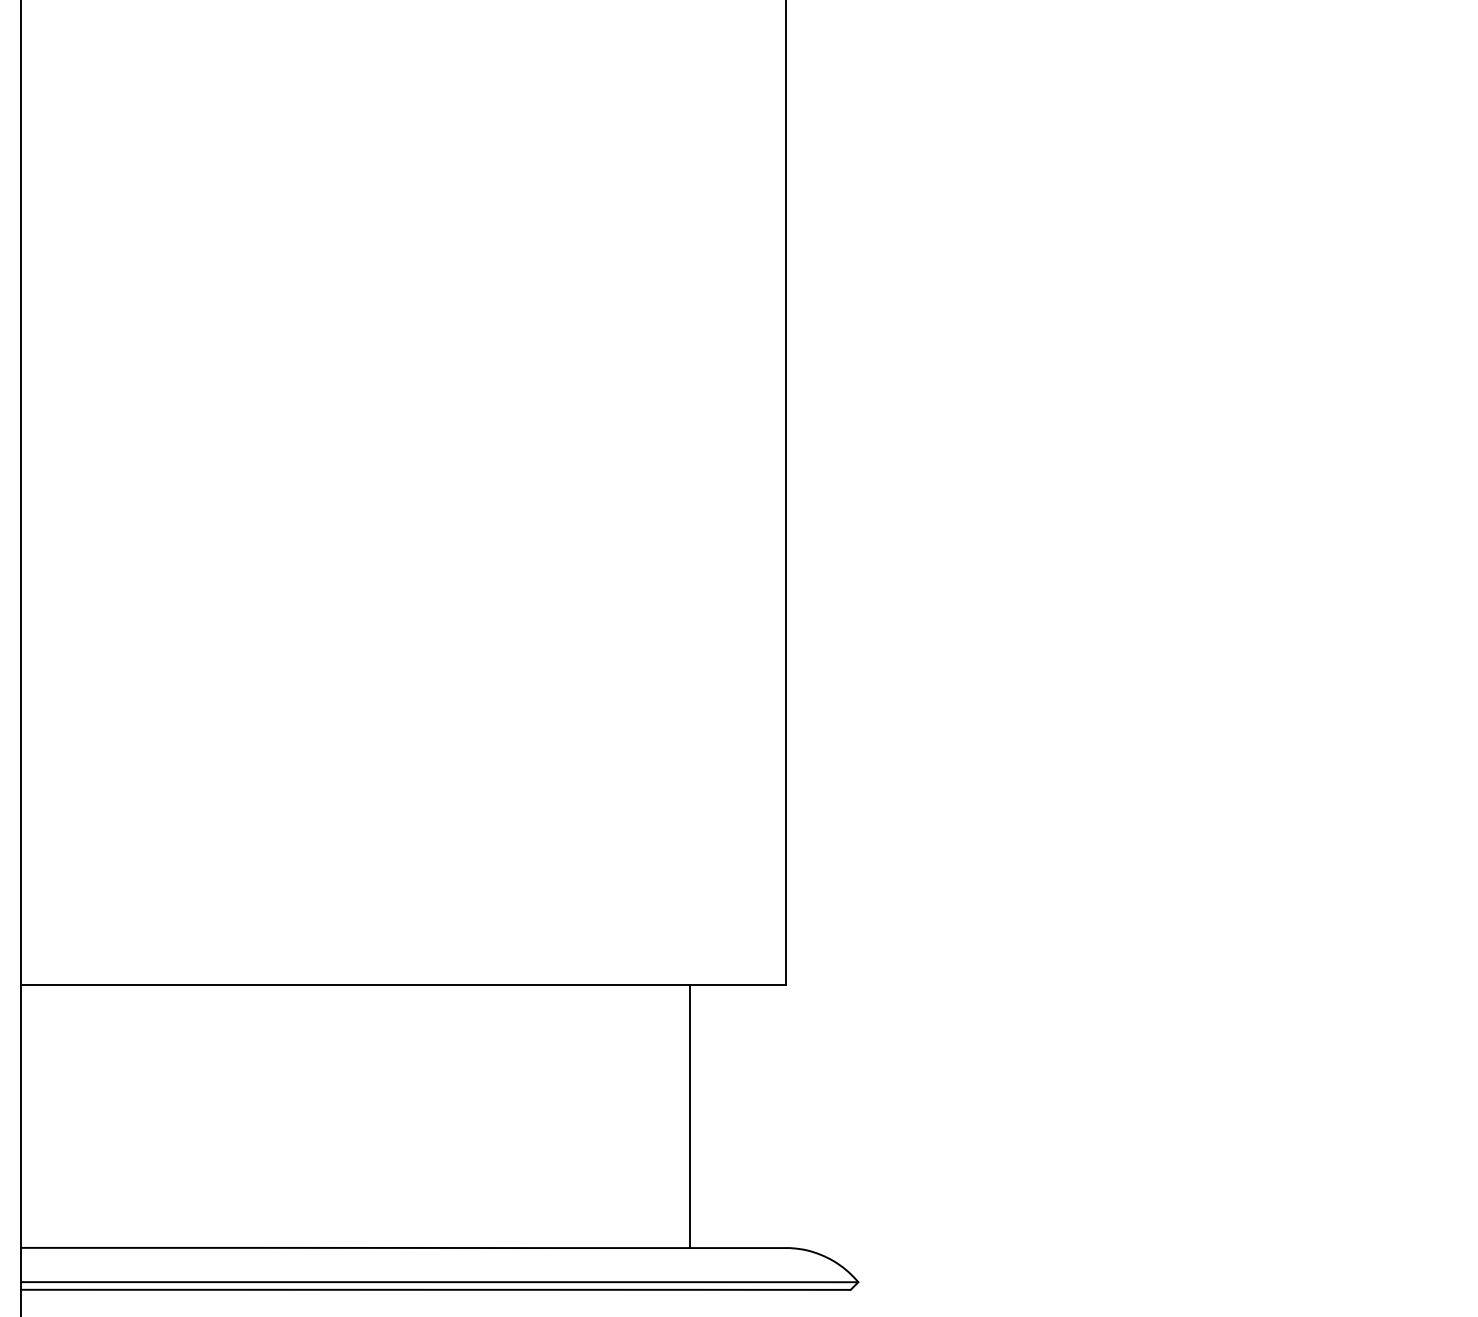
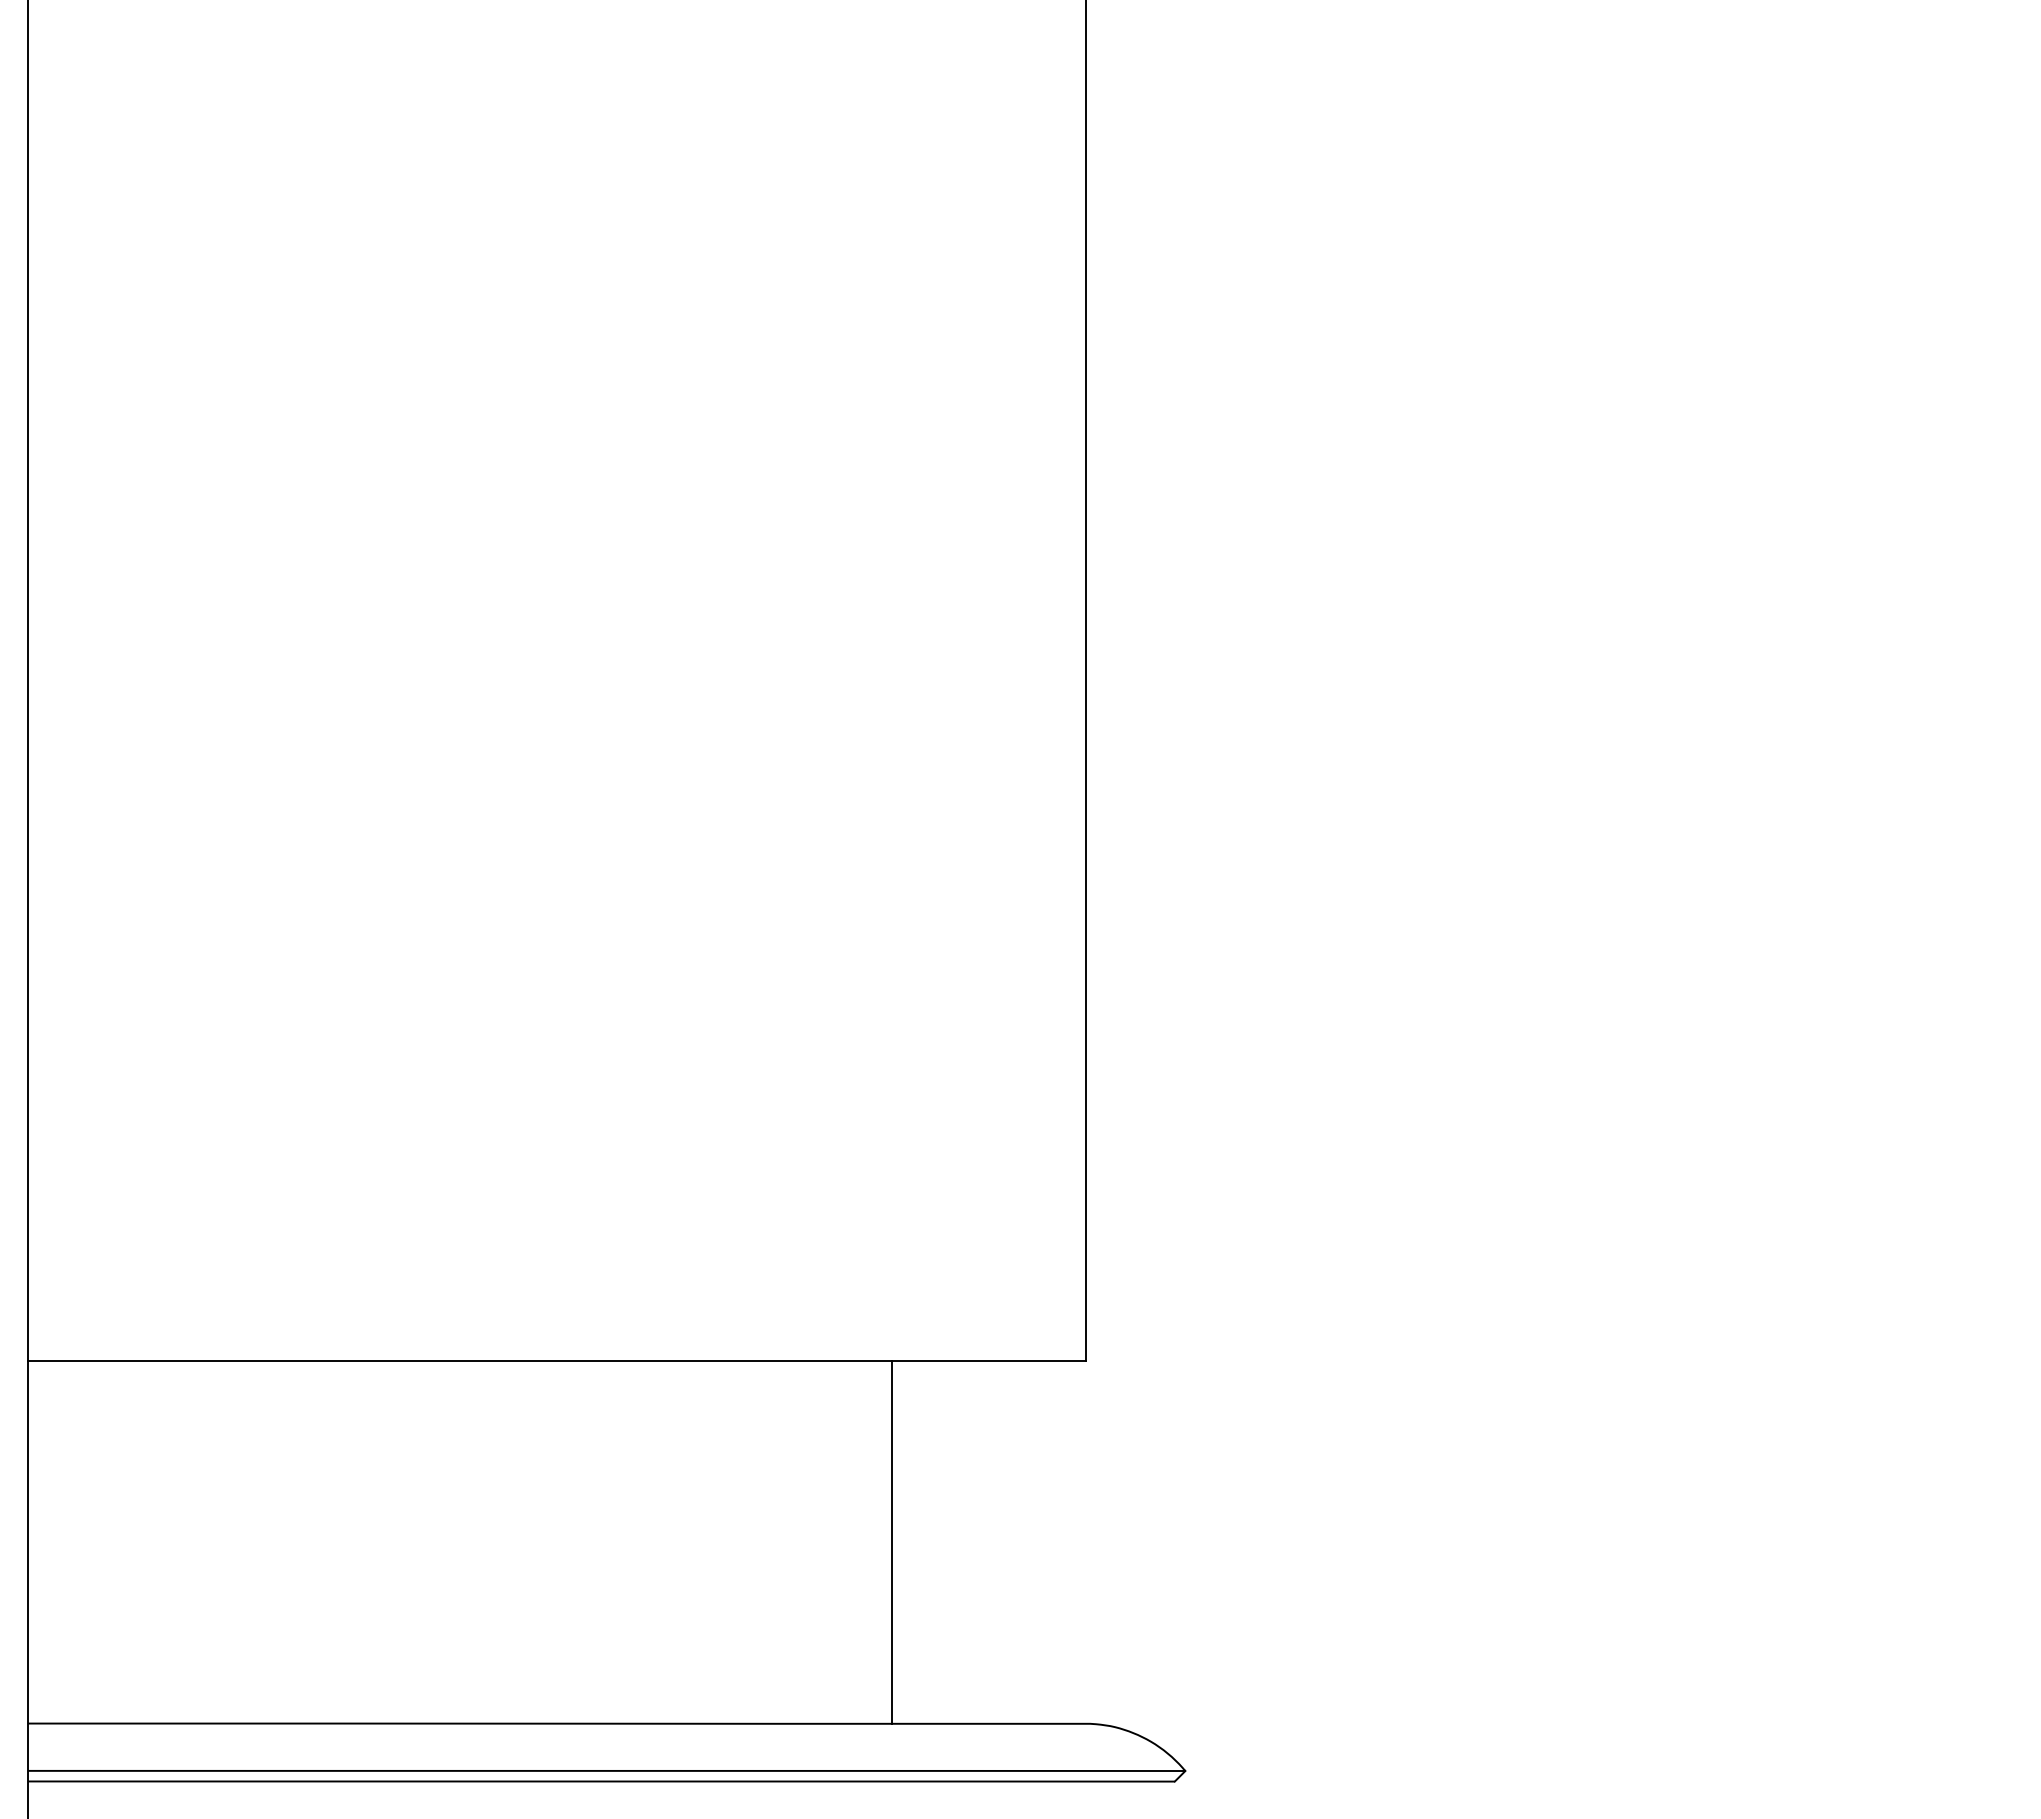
line: (690, 1116) -> (892, 1541), moved

